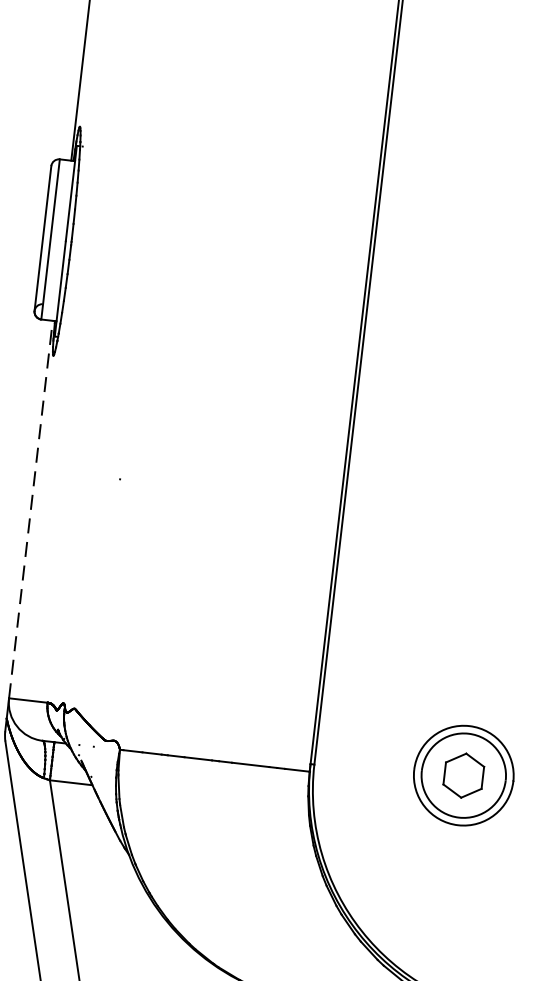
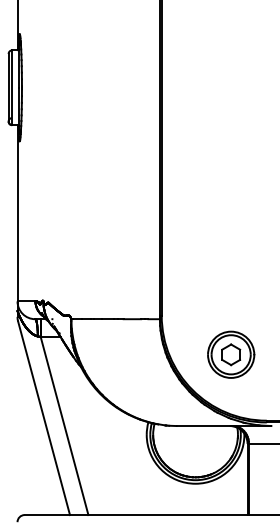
line: (31, 507) -> (17, 212), dashed -> solid
part: (464, 775) -> (231, 354), moved

